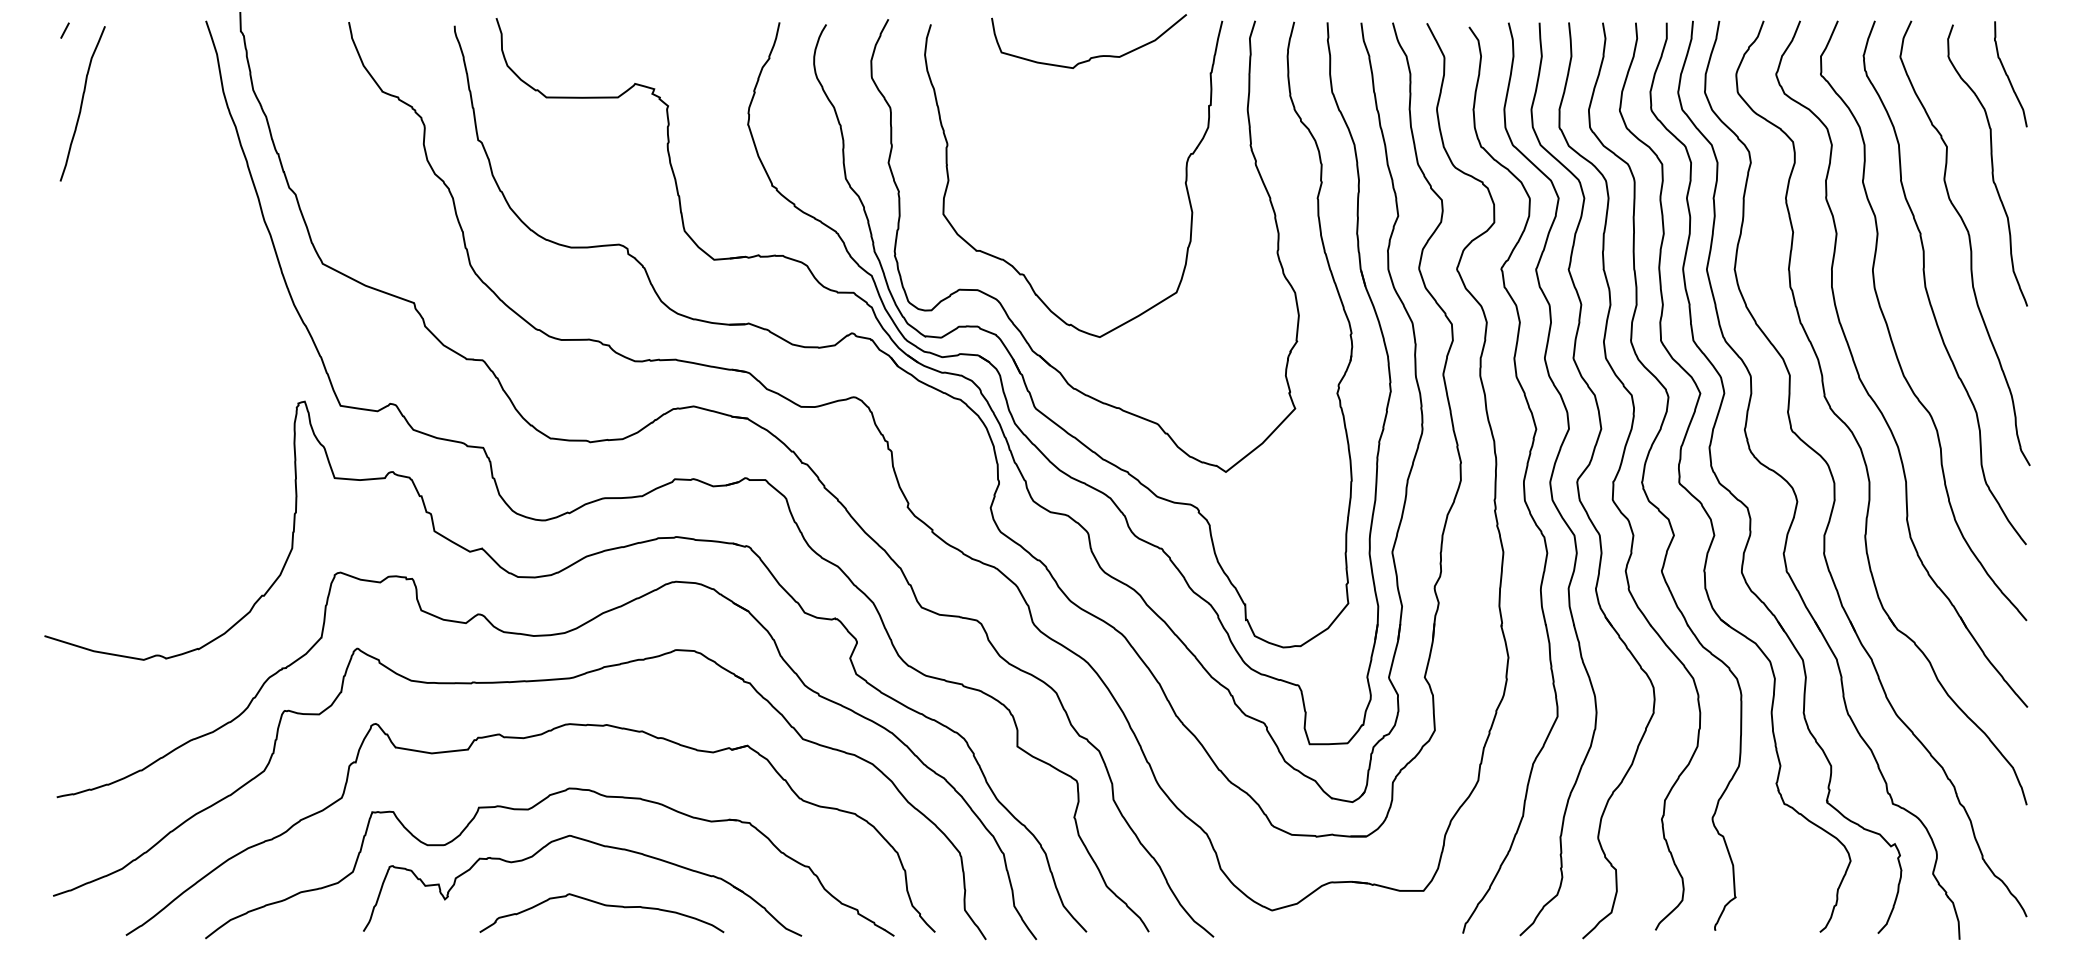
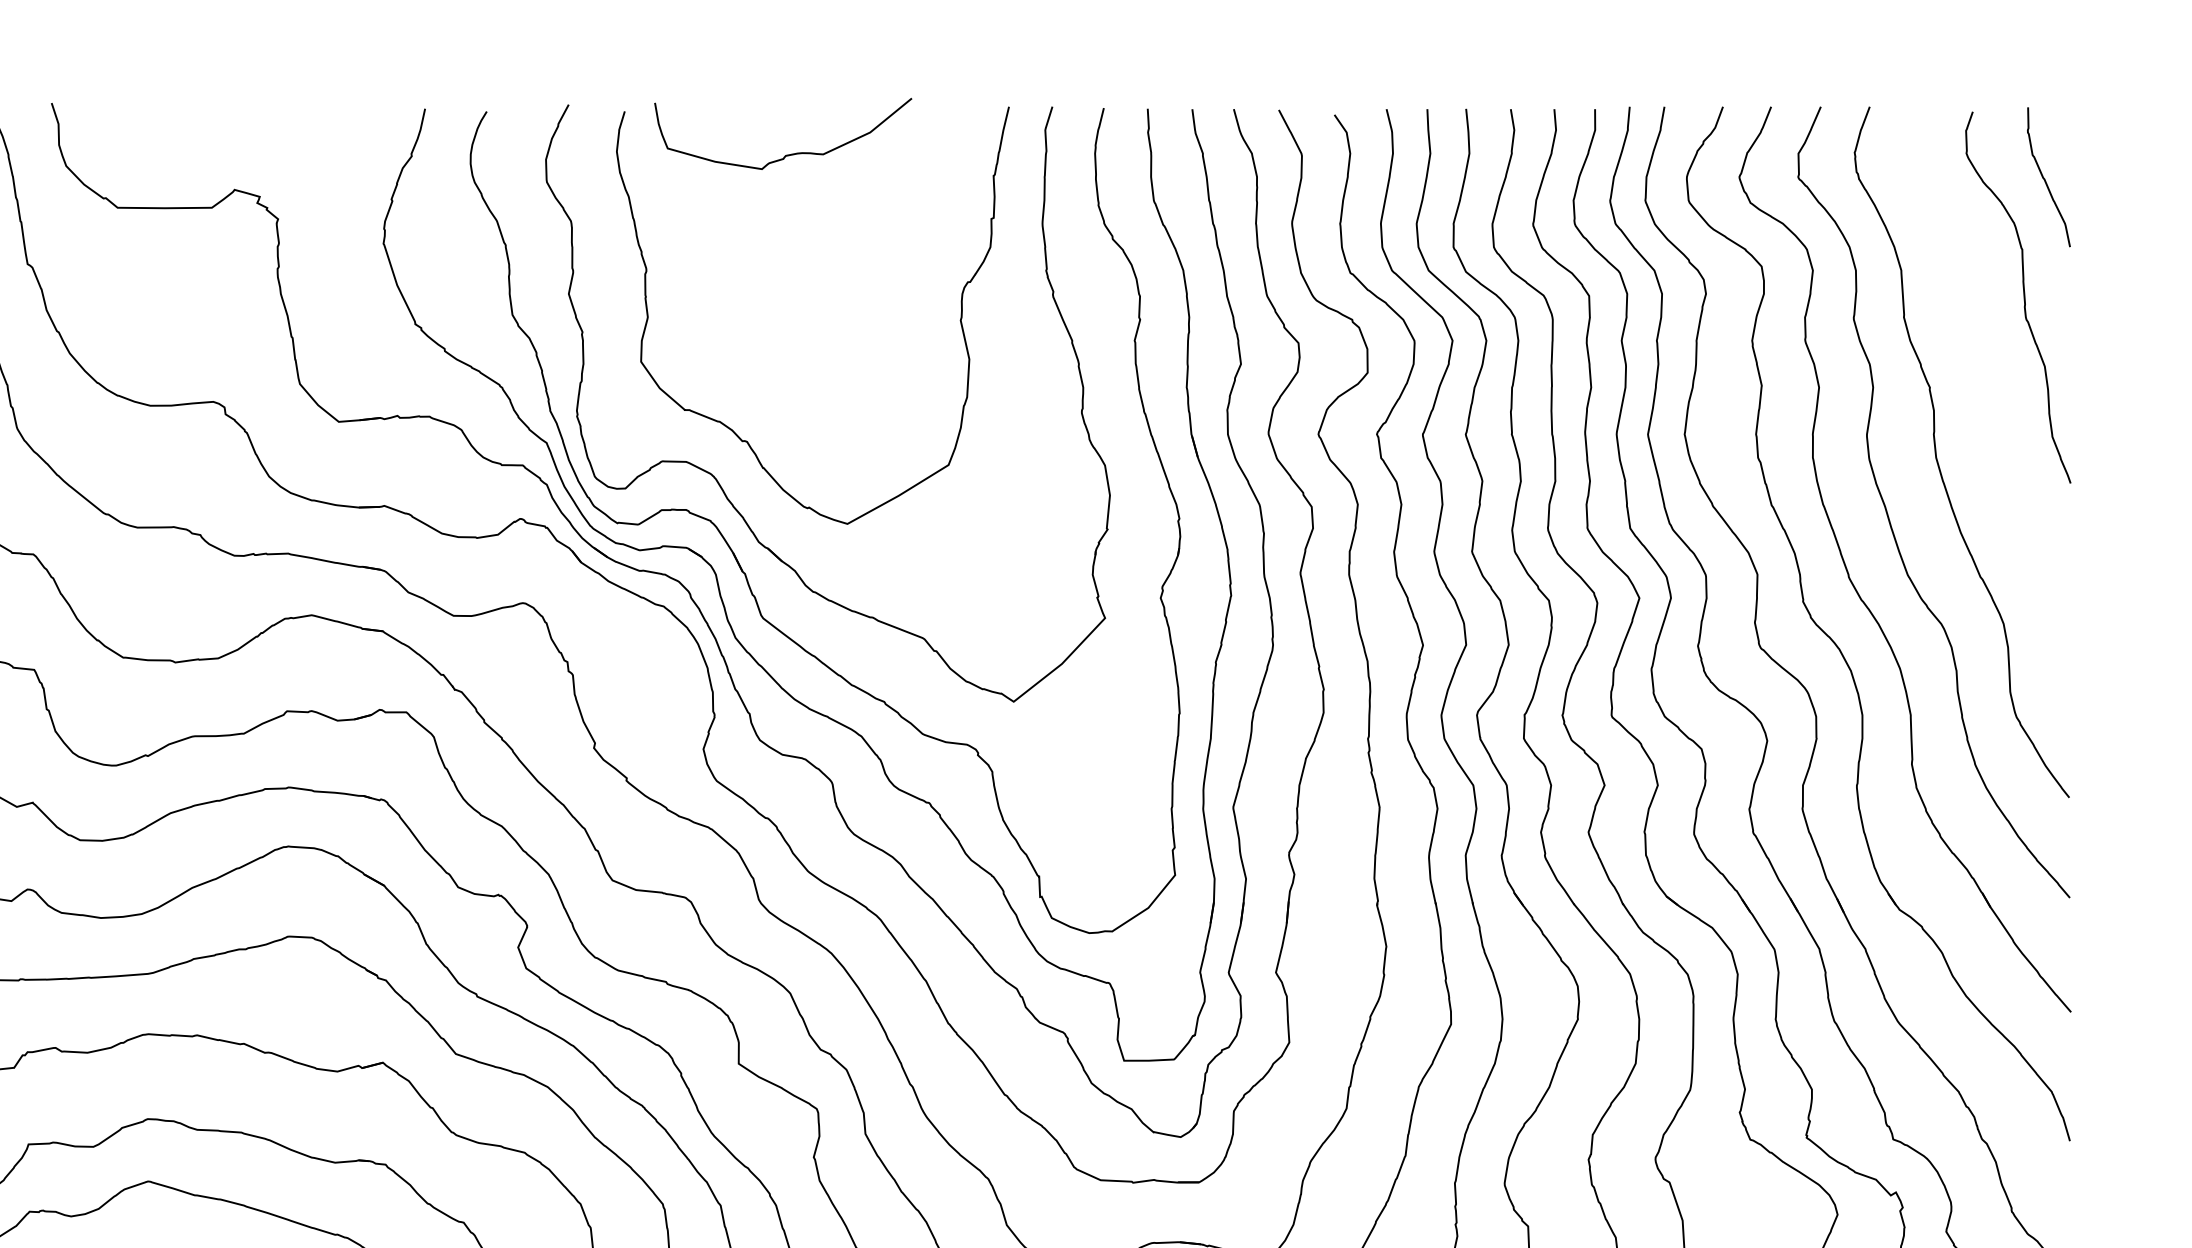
curve: (1092, 56) -> (787, 153), moved
curve: (1969, 243) -> (1994, 400), removed

